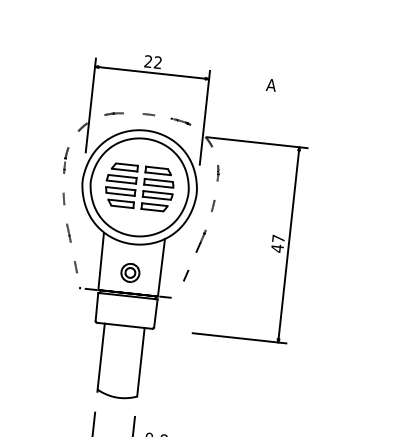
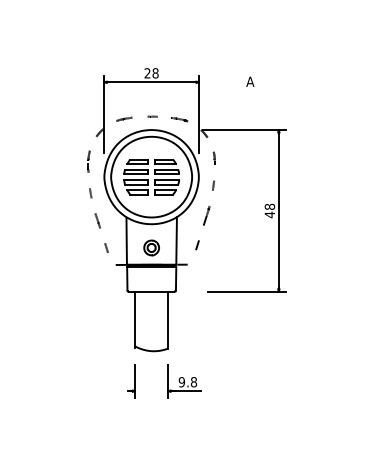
text: (157, 62) -> (155, 73), 22 -> 28
text: (278, 238) -> (269, 206), 47 -> 48

